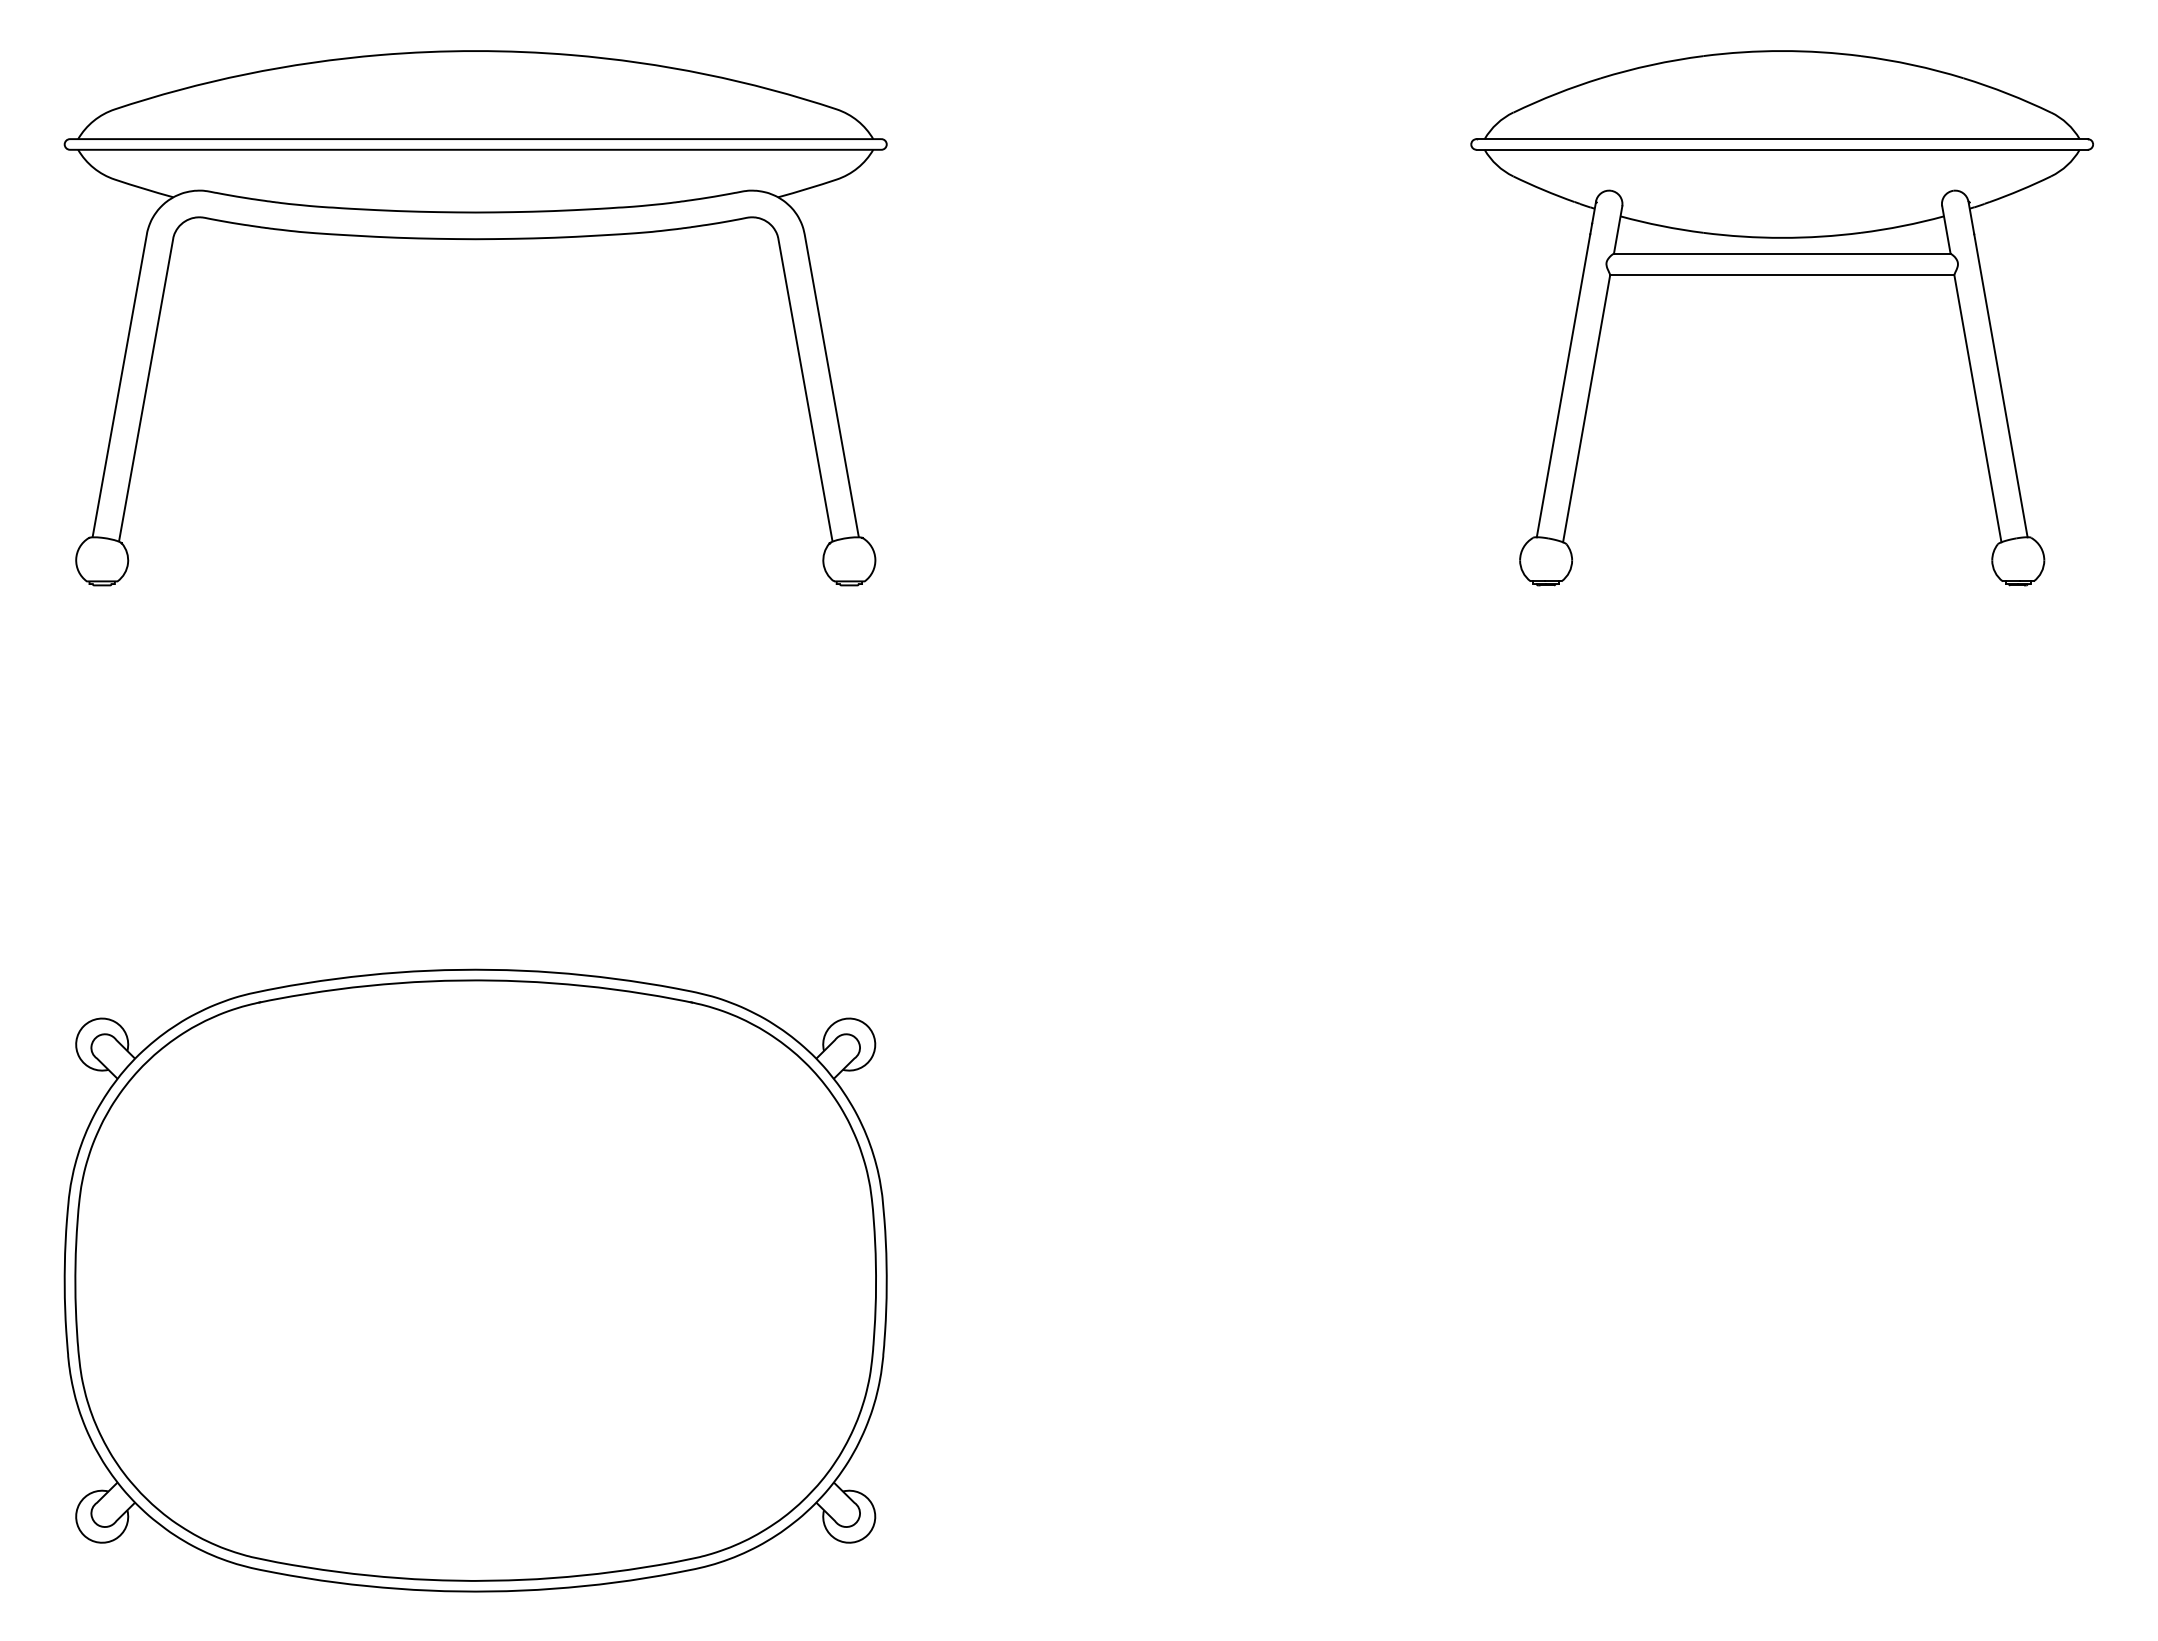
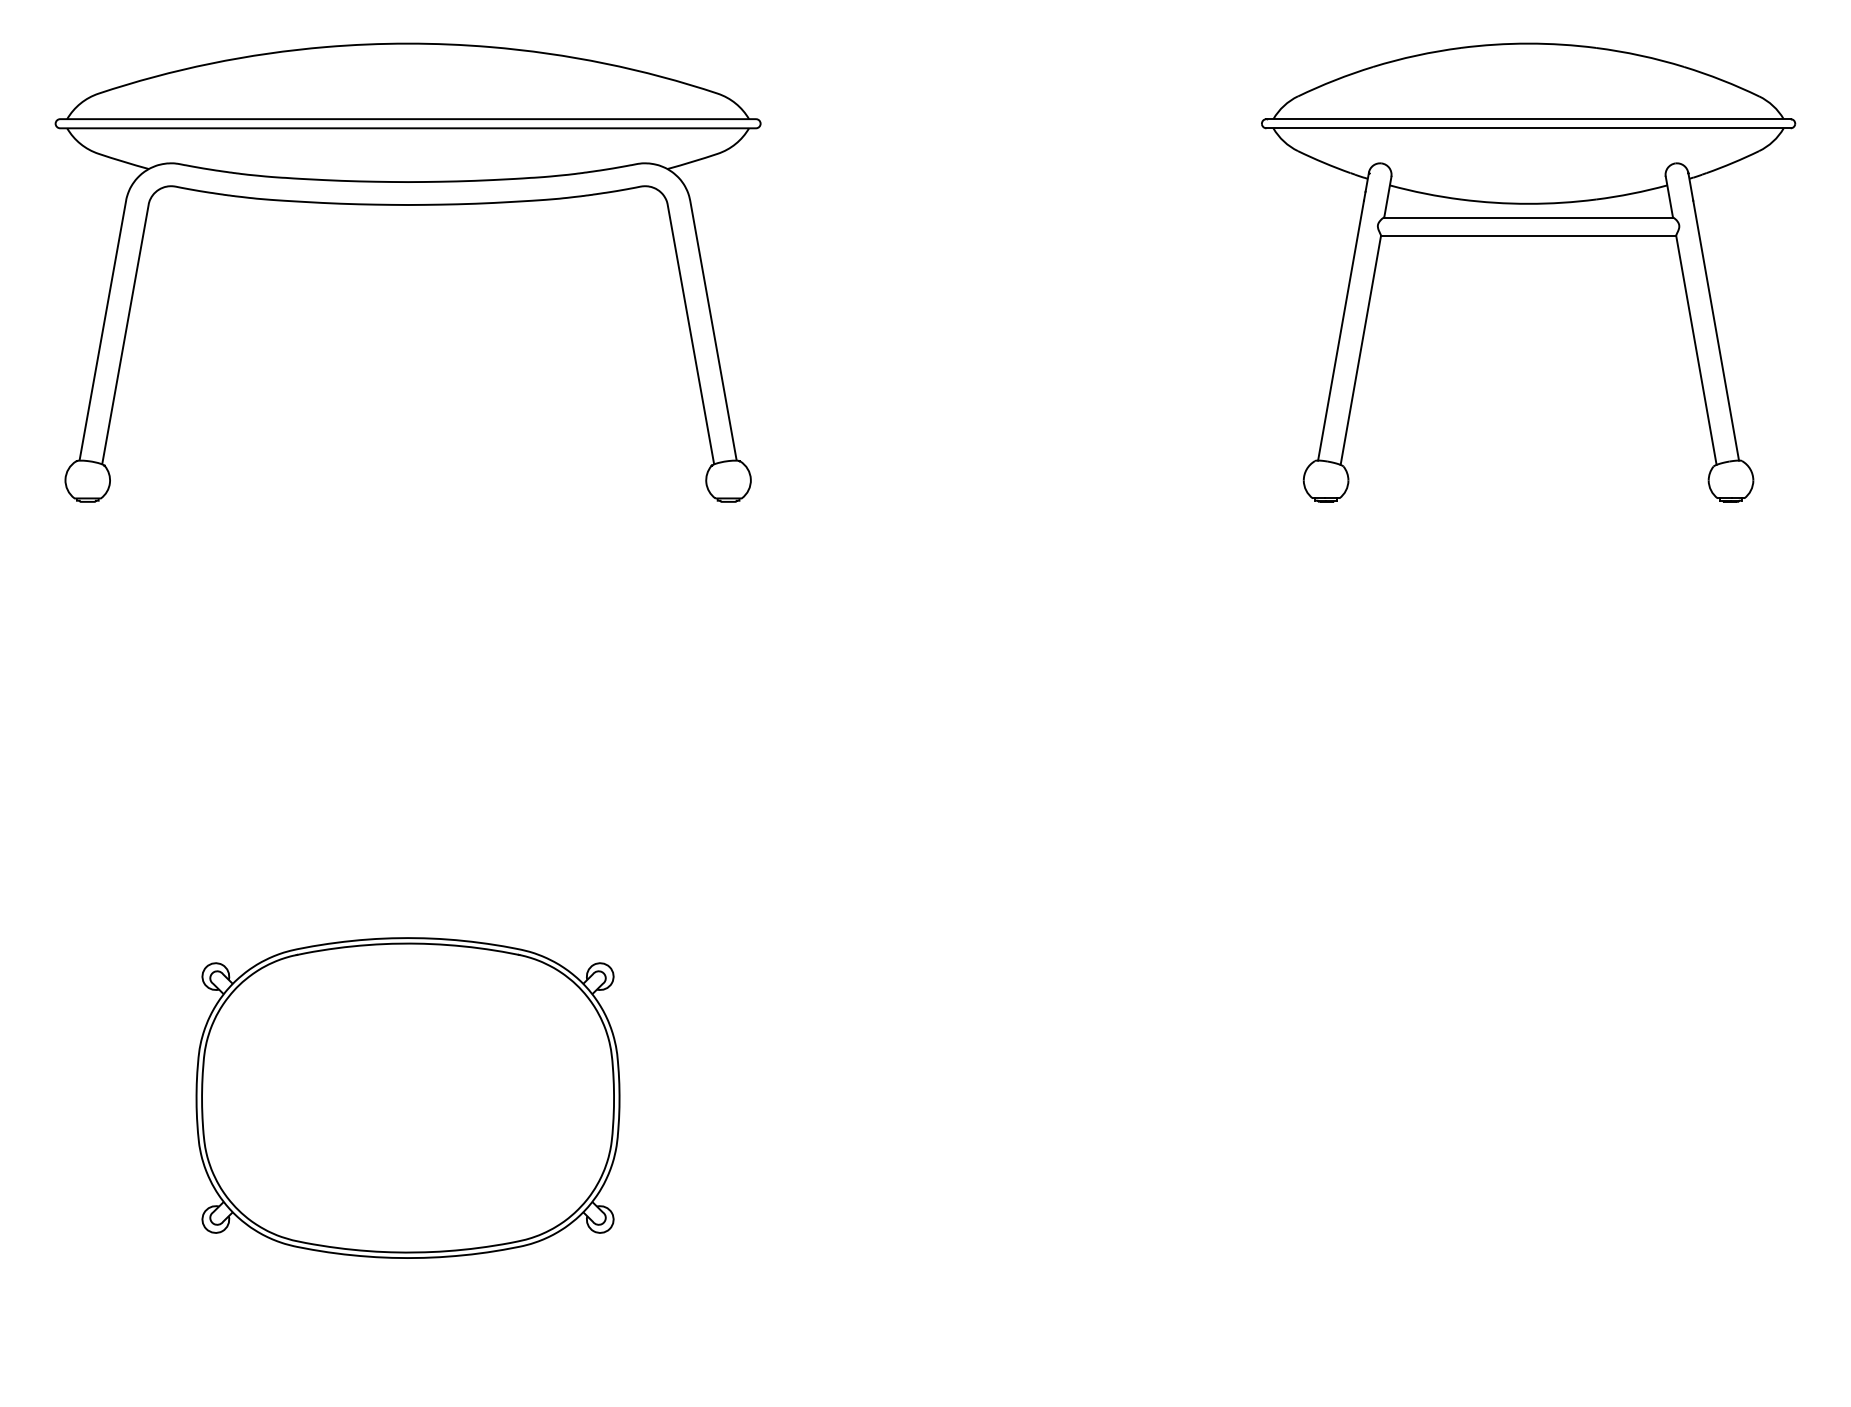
part: (475, 1280) -> (407, 1097), size x0.6

